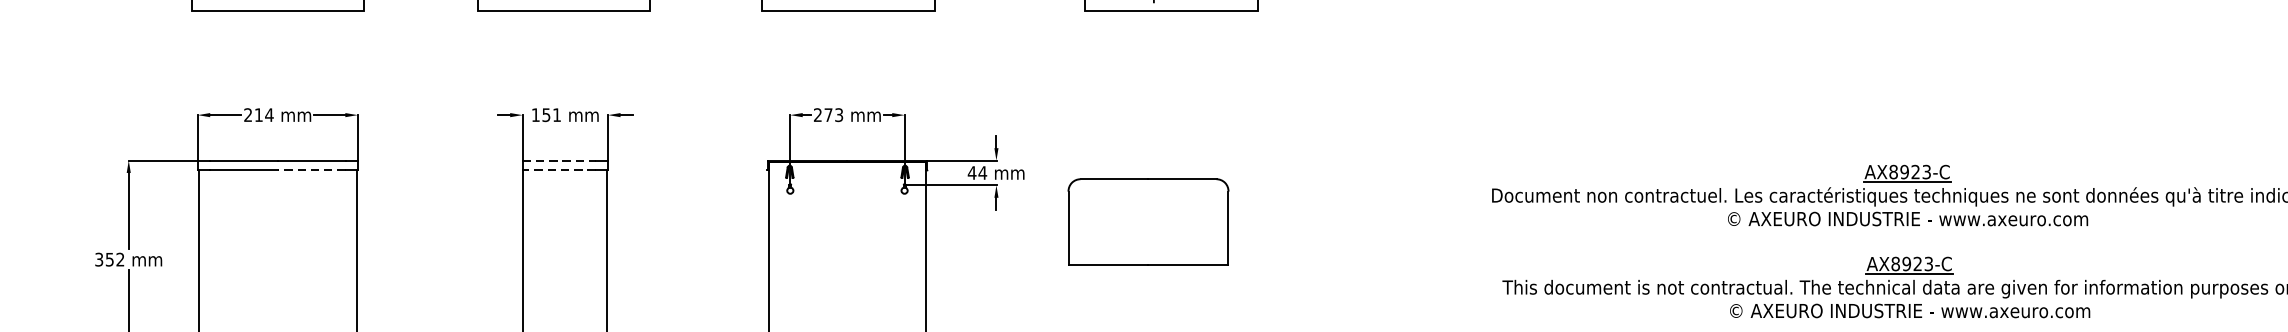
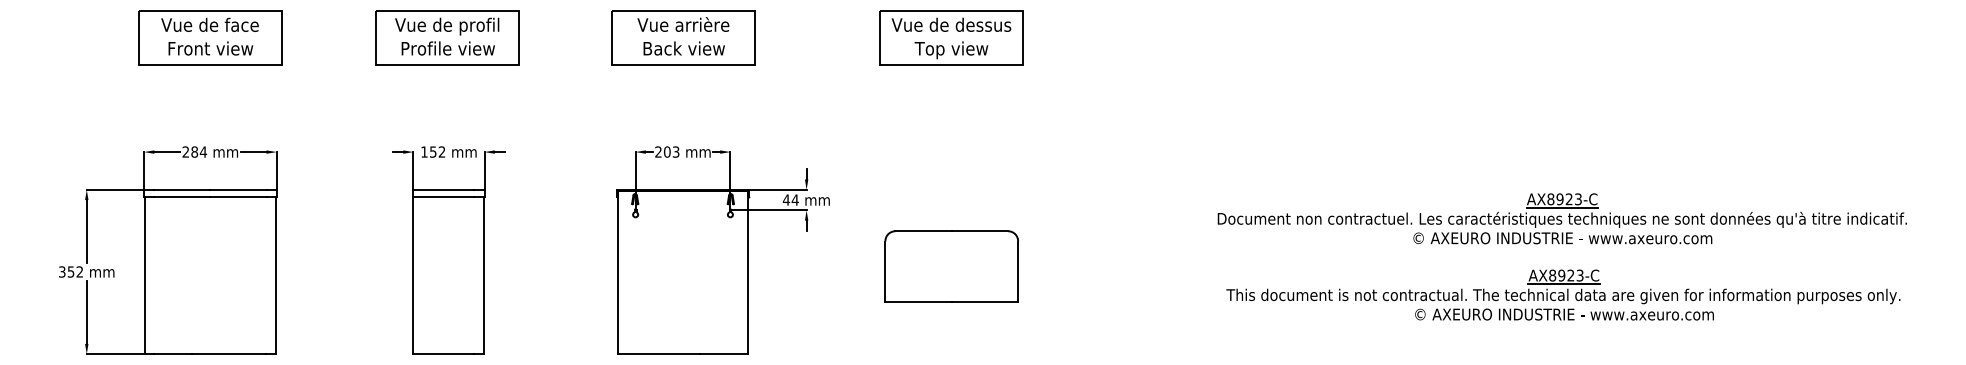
text: (258, 114) -> (194, 151), 214 -> 284
text: (556, 114) -> (441, 151), 151 -> 152
text: (828, 114) -> (667, 151), 273 -> 203
line: (559, 160) -> (444, 189), dashed -> solid
line: (311, 169) -> (238, 197), dashed -> solid
line: (558, 169) -> (443, 197), dashed -> solid
part: (1148, 221) -> (951, 266), moved

